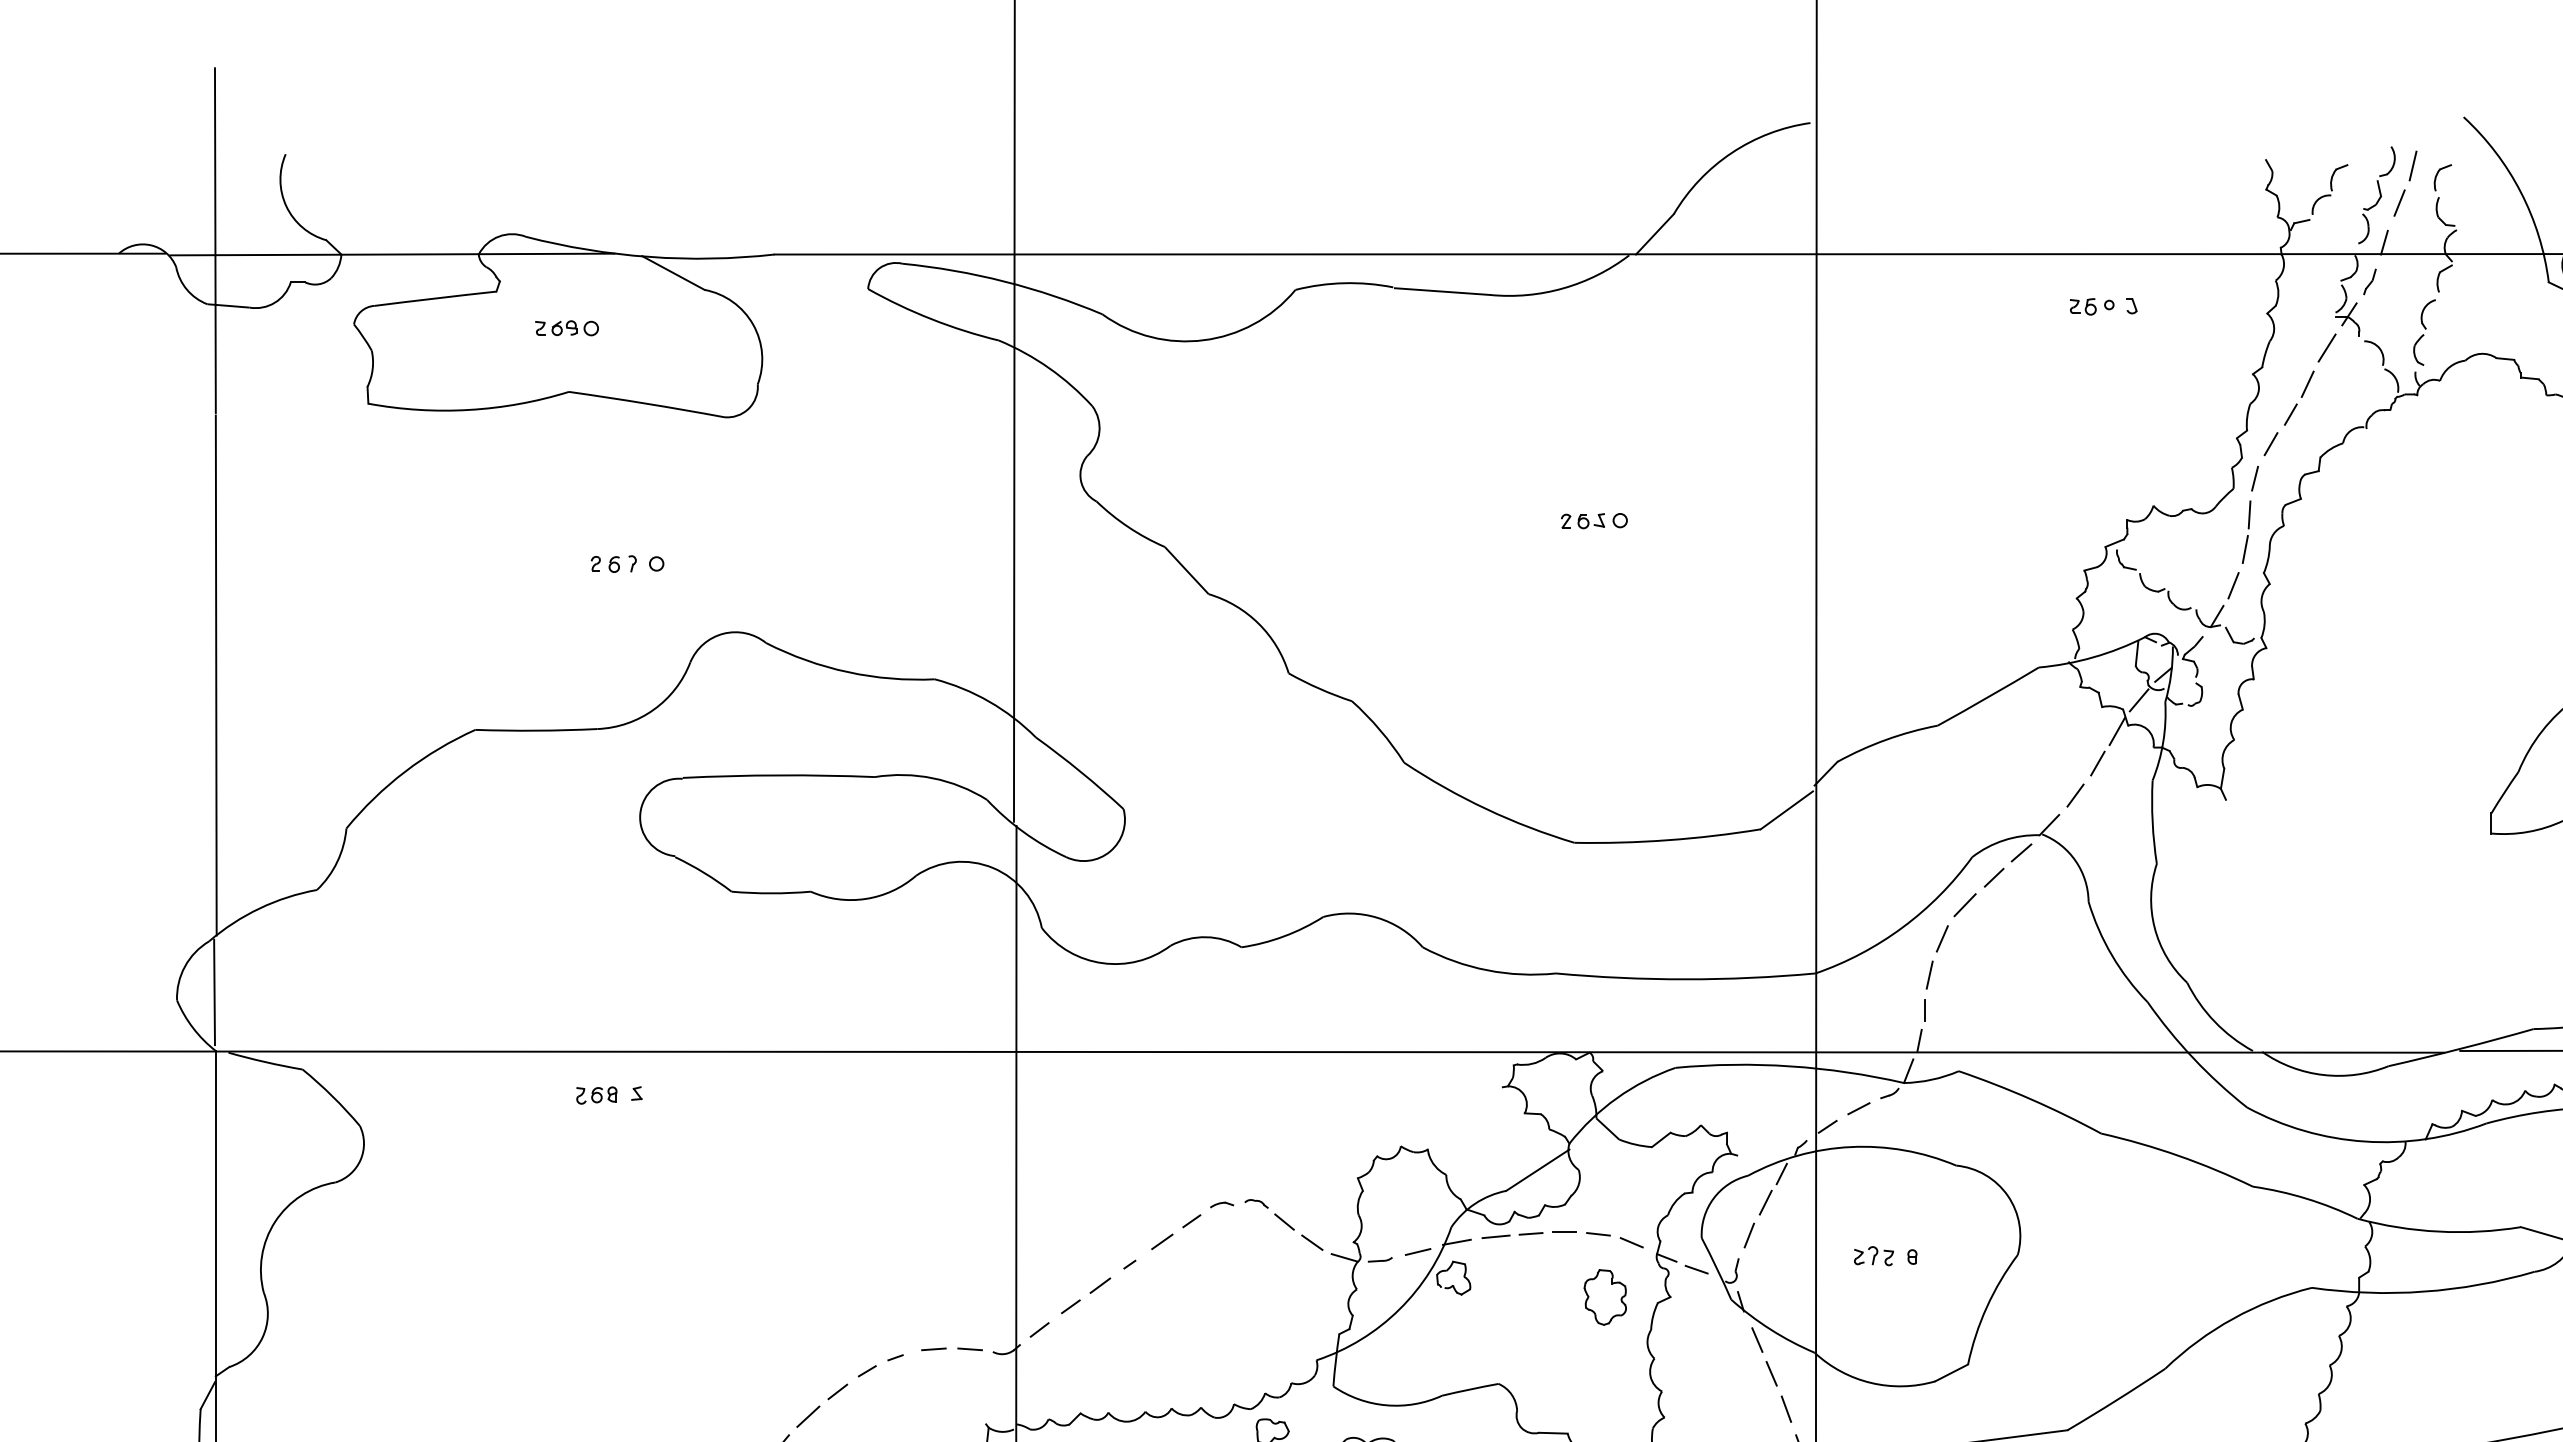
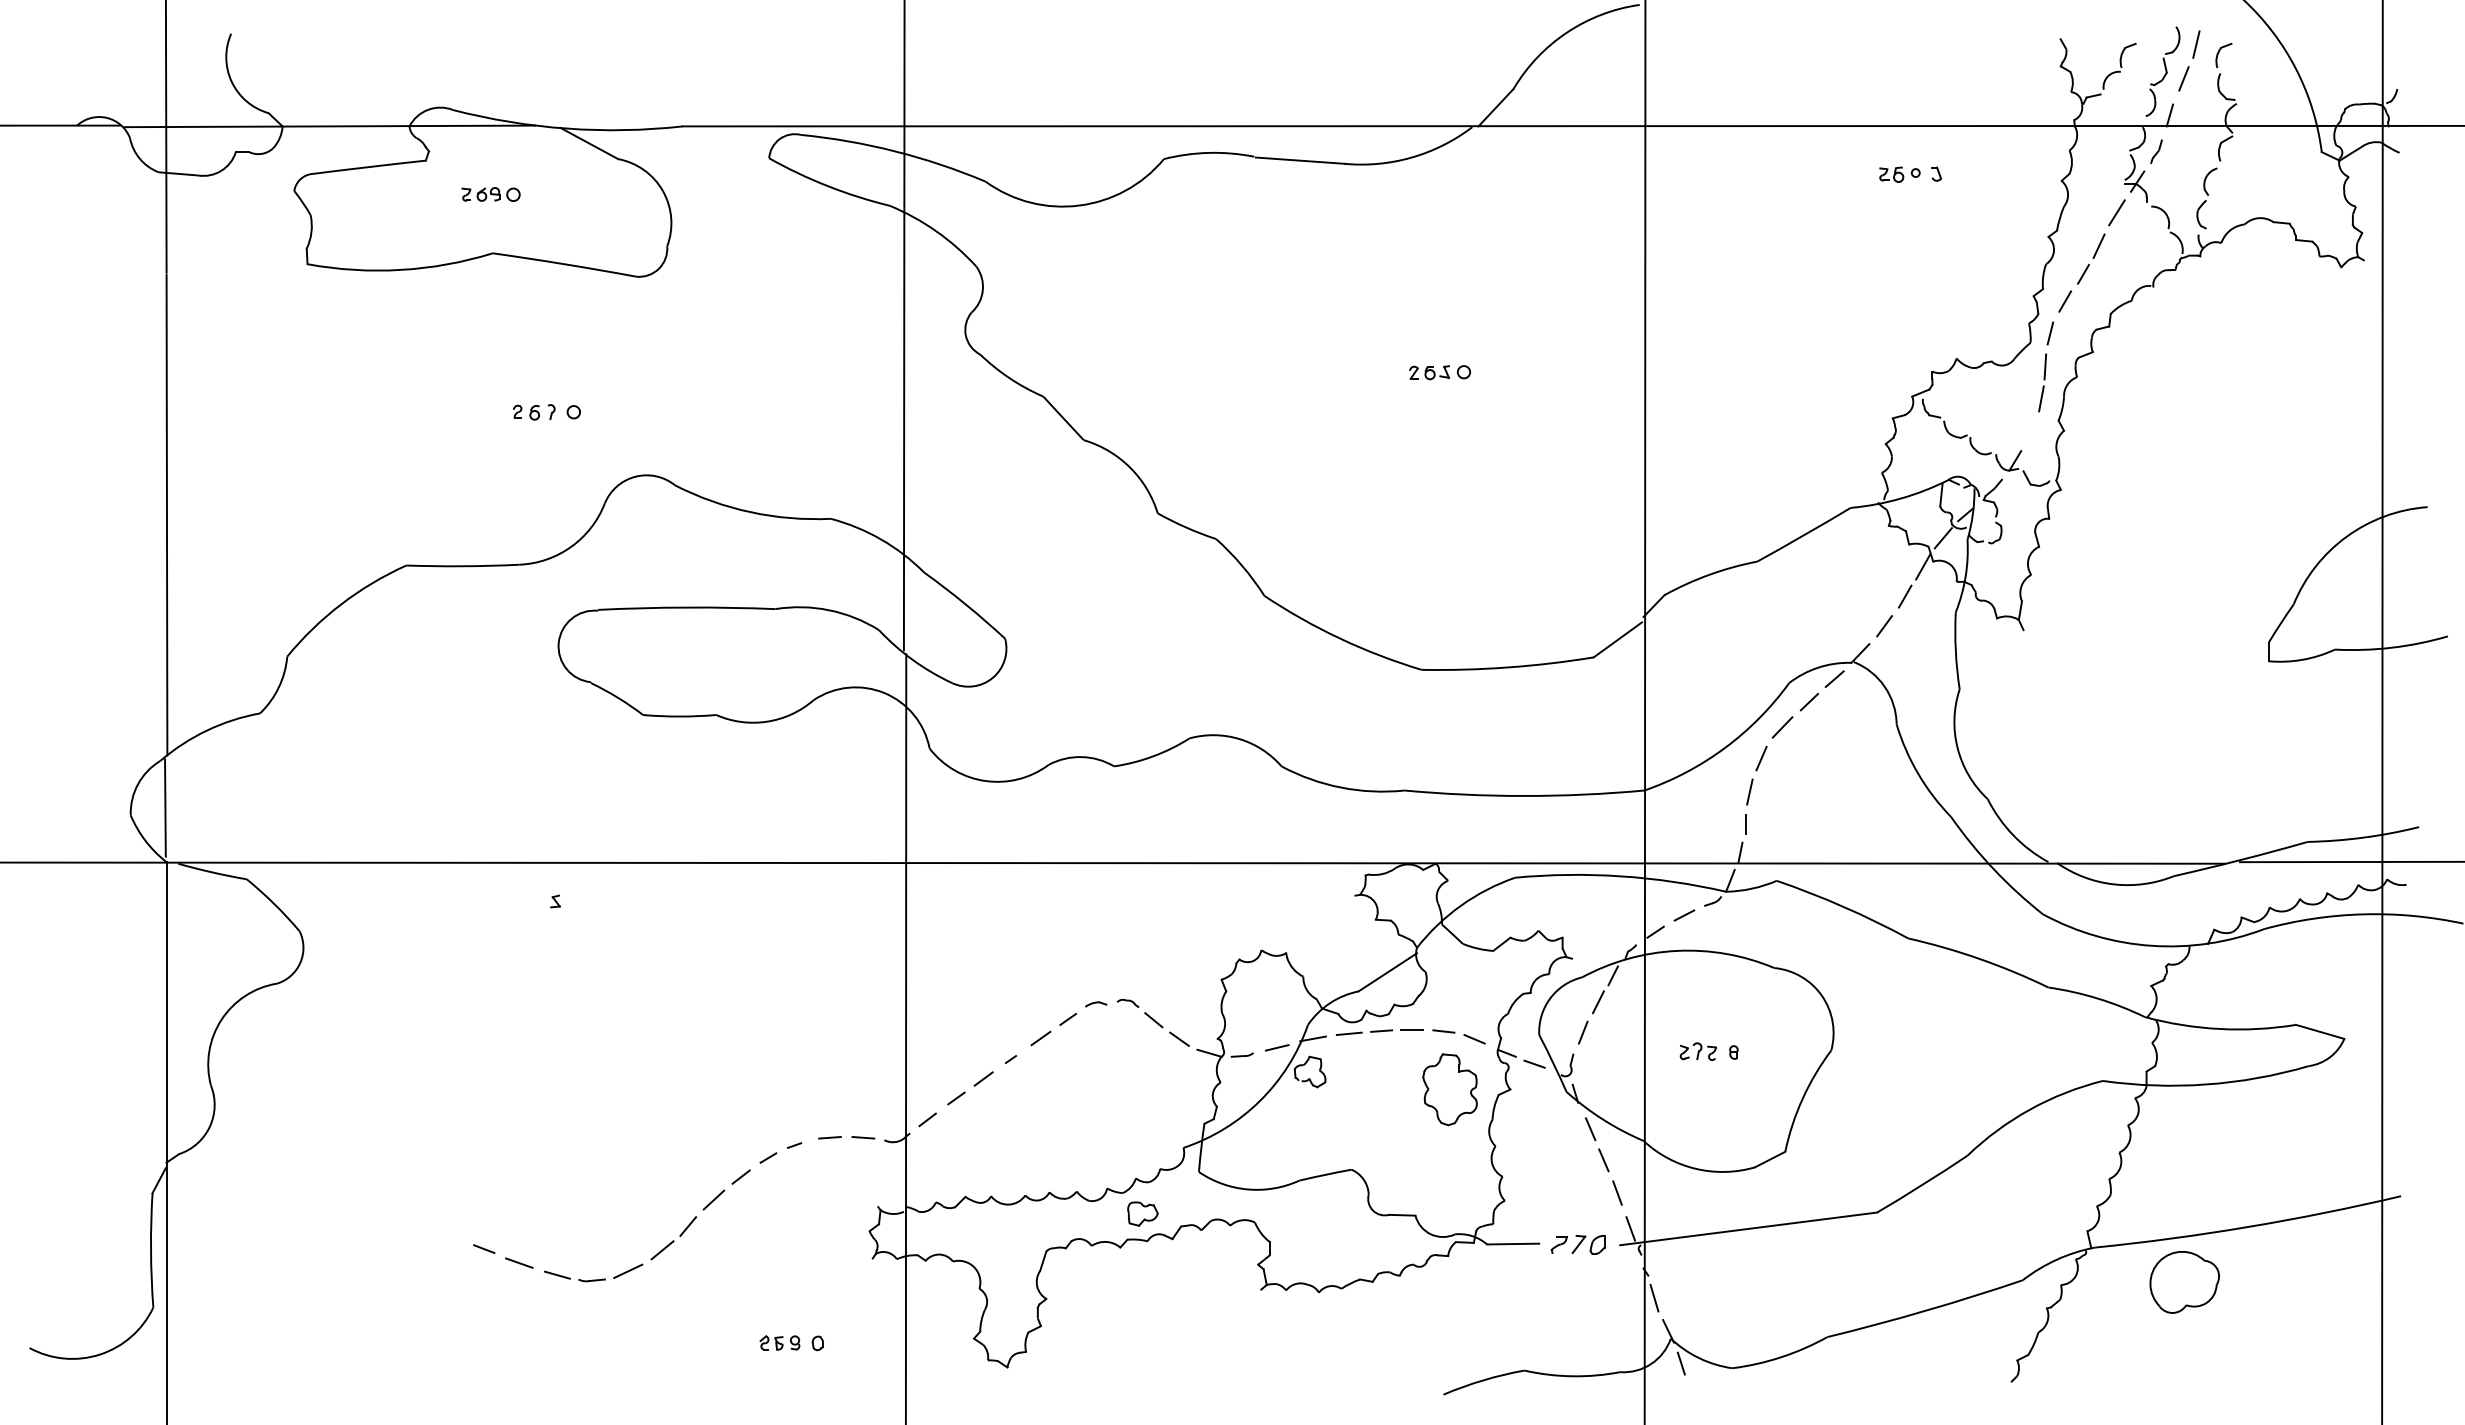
line: (2233, 585) -> (2030, 432), removed
part: (596, 1094) -> (518, 902), removed
part: (1605, 1297) -> (1450, 1089), size x1.4

